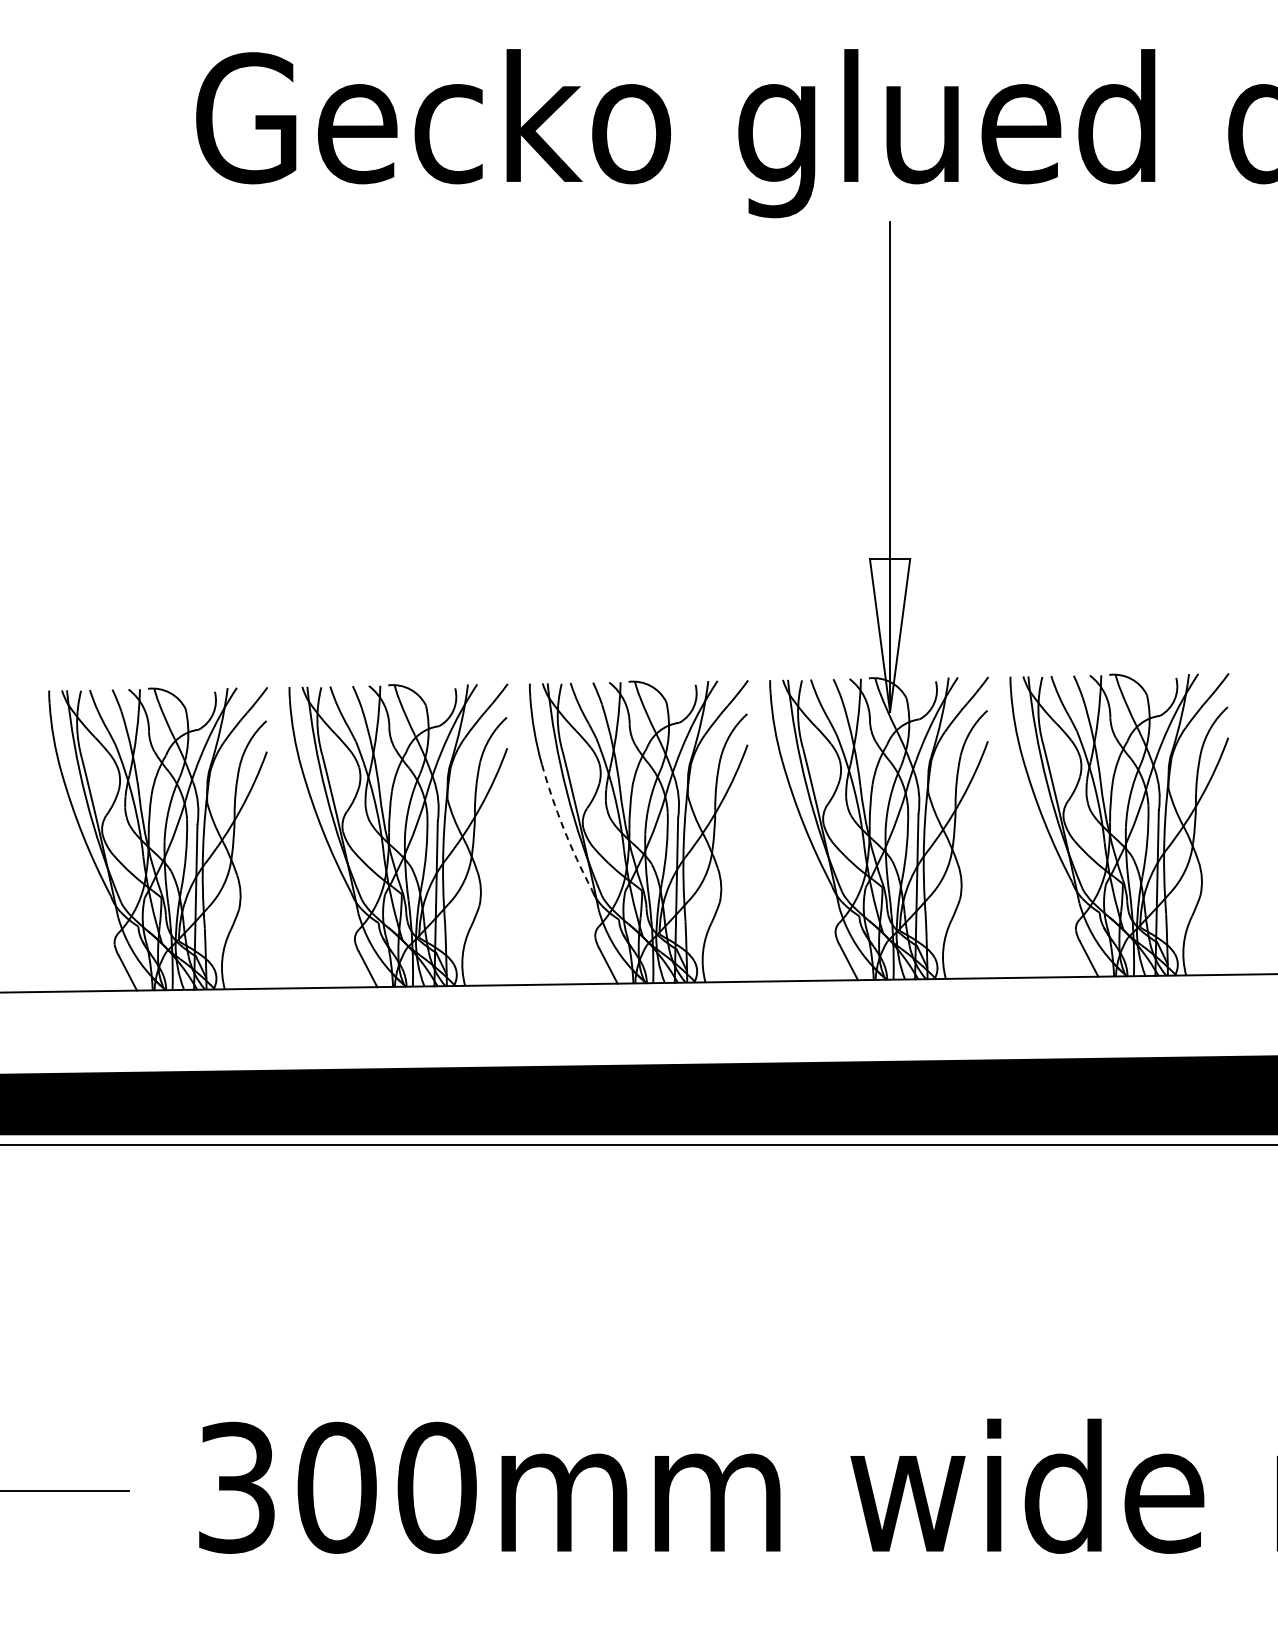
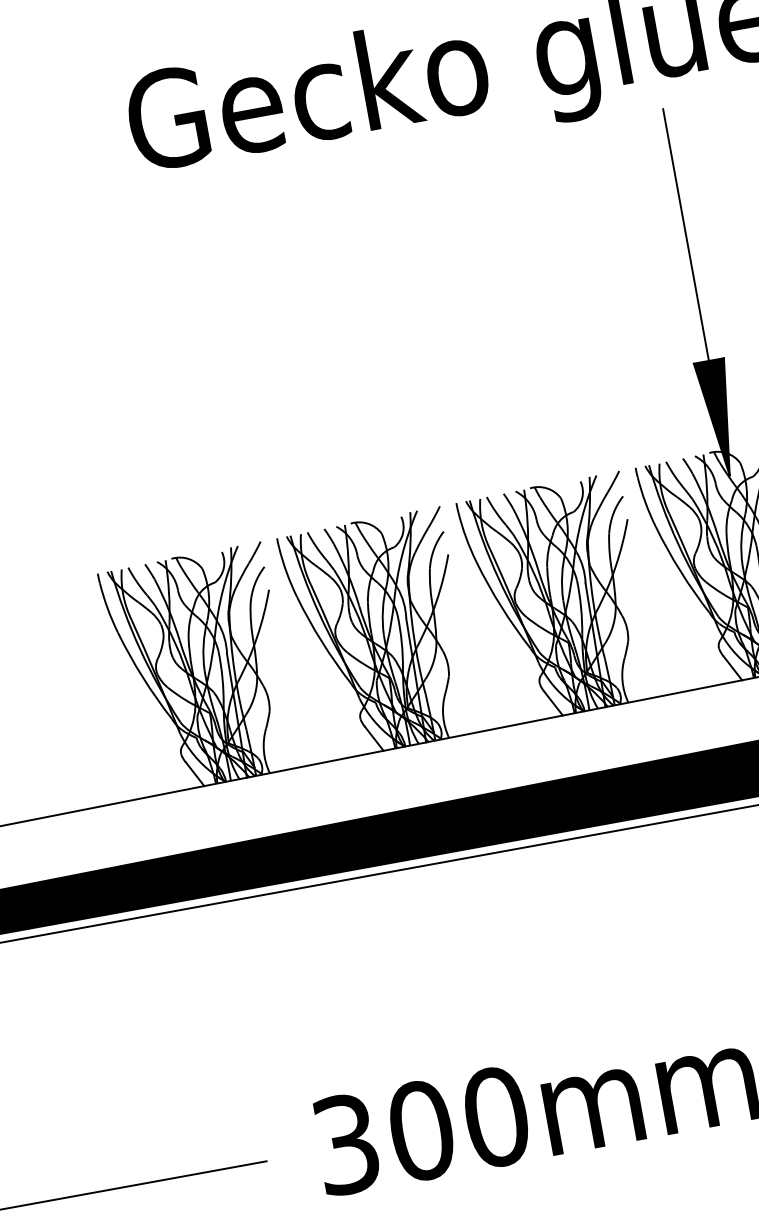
fill: (889, 635) -> (718, 418), added
arc: (563, 828) -> (501, 606), dashed -> solid

